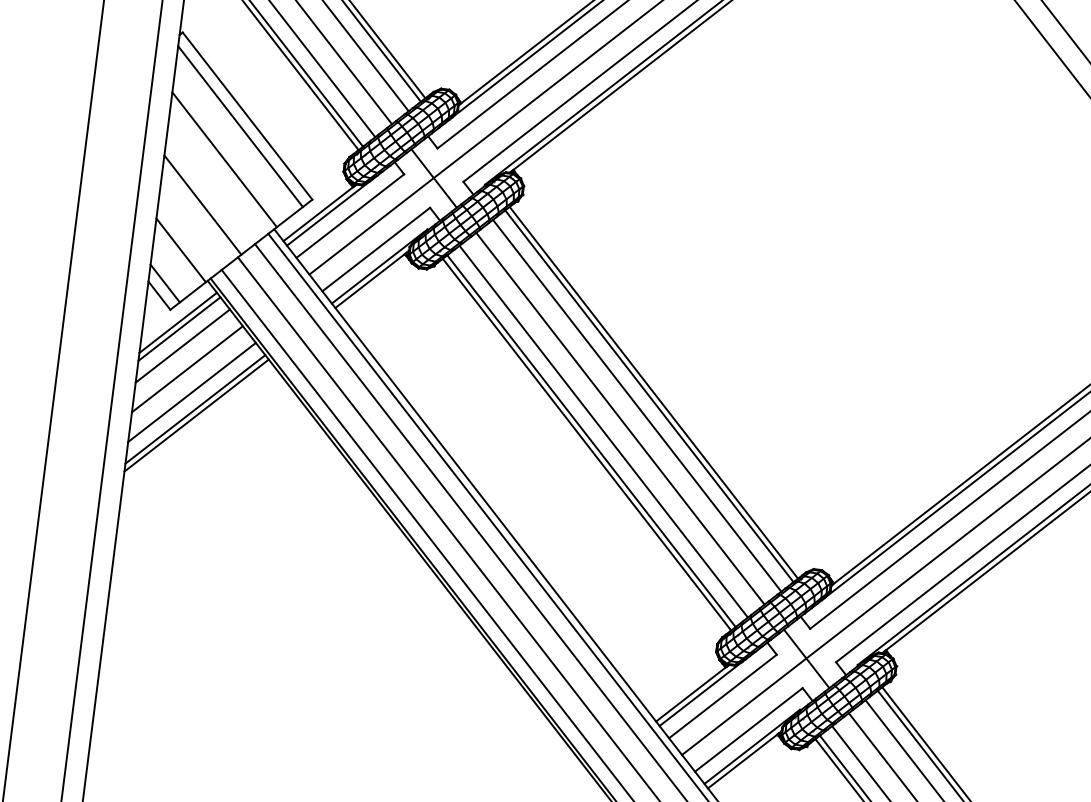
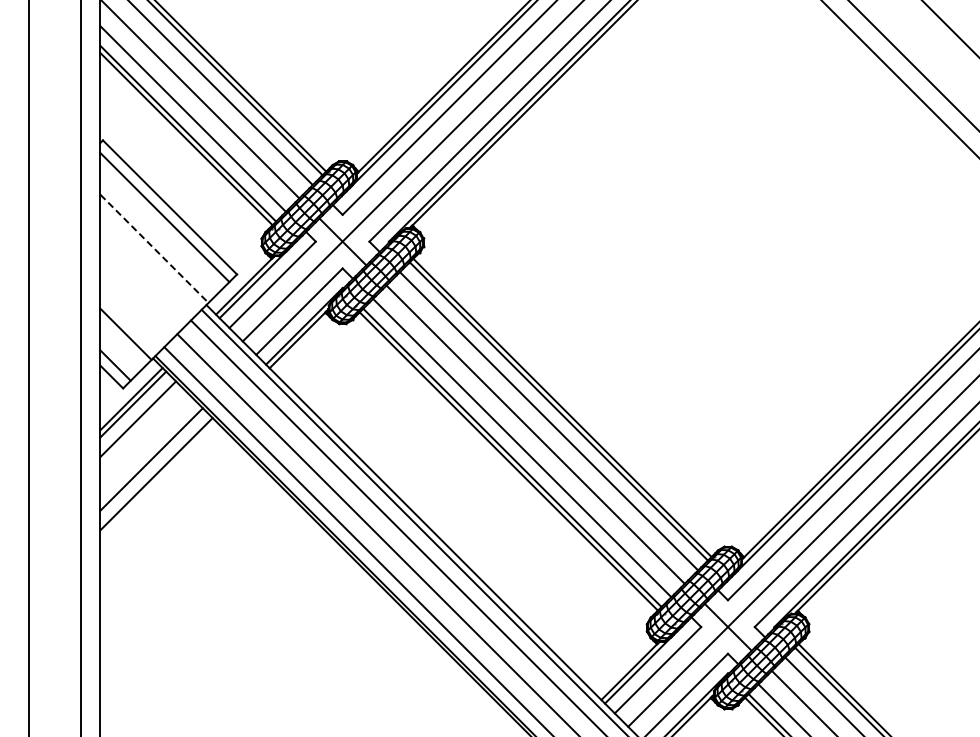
line: (224, 160) -> (154, 249), solid -> dashed
line: (203, 205) -> (140, 291), removed
line: (187, 368) -> (144, 438), removed
line: (196, 415) -> (158, 479), removed

